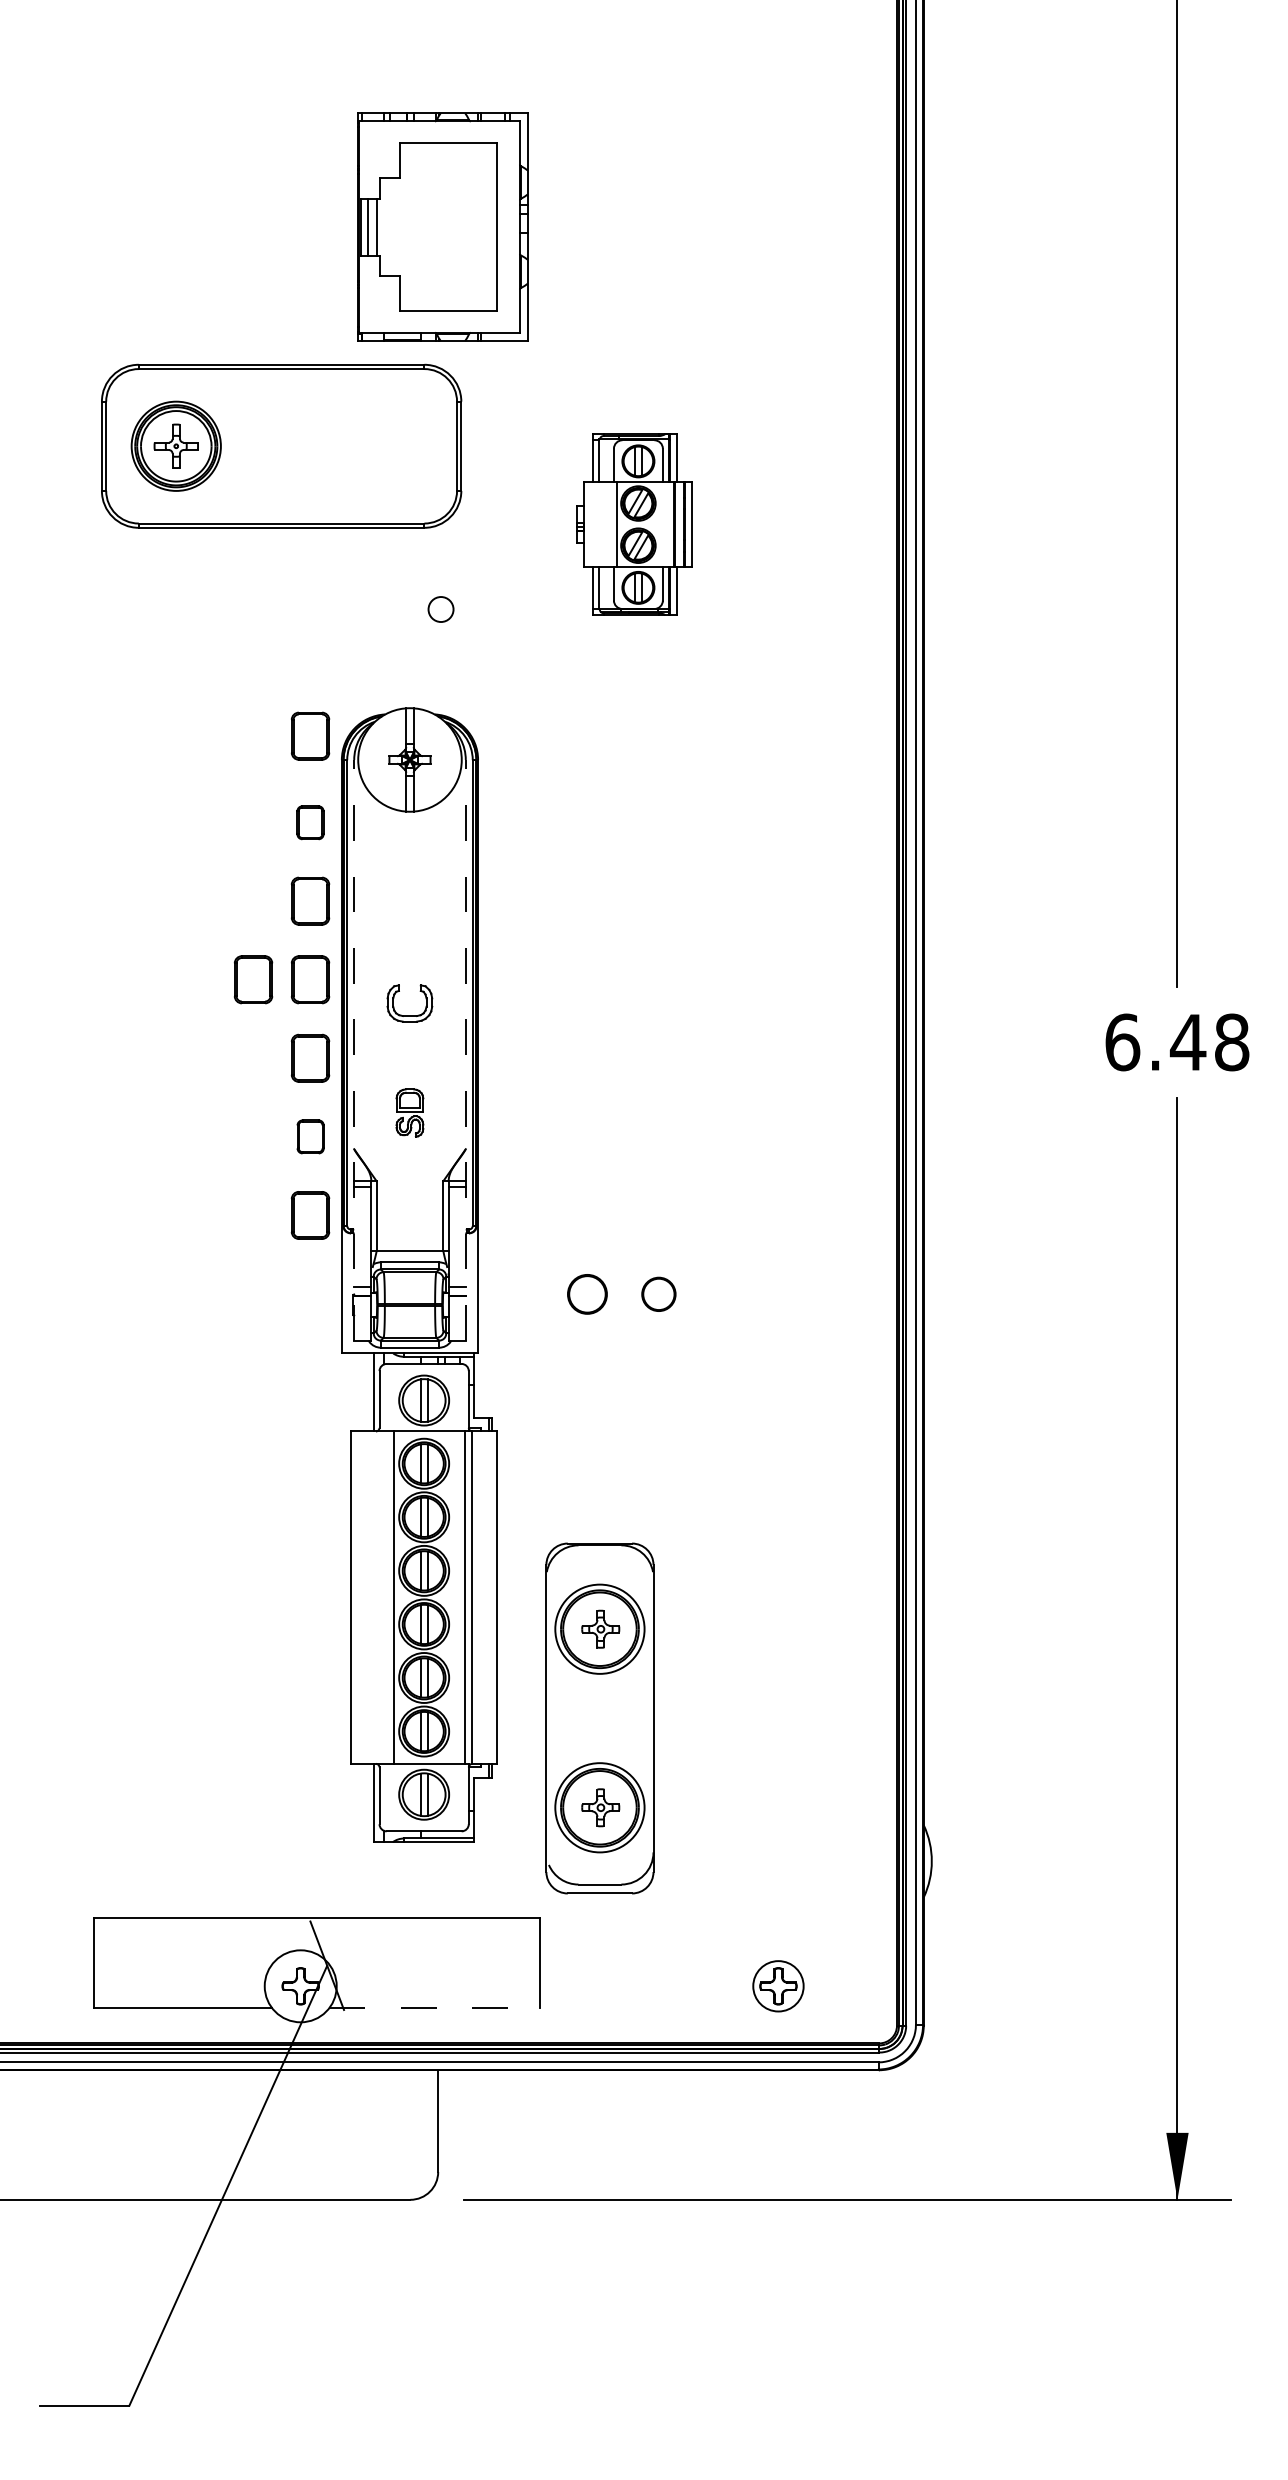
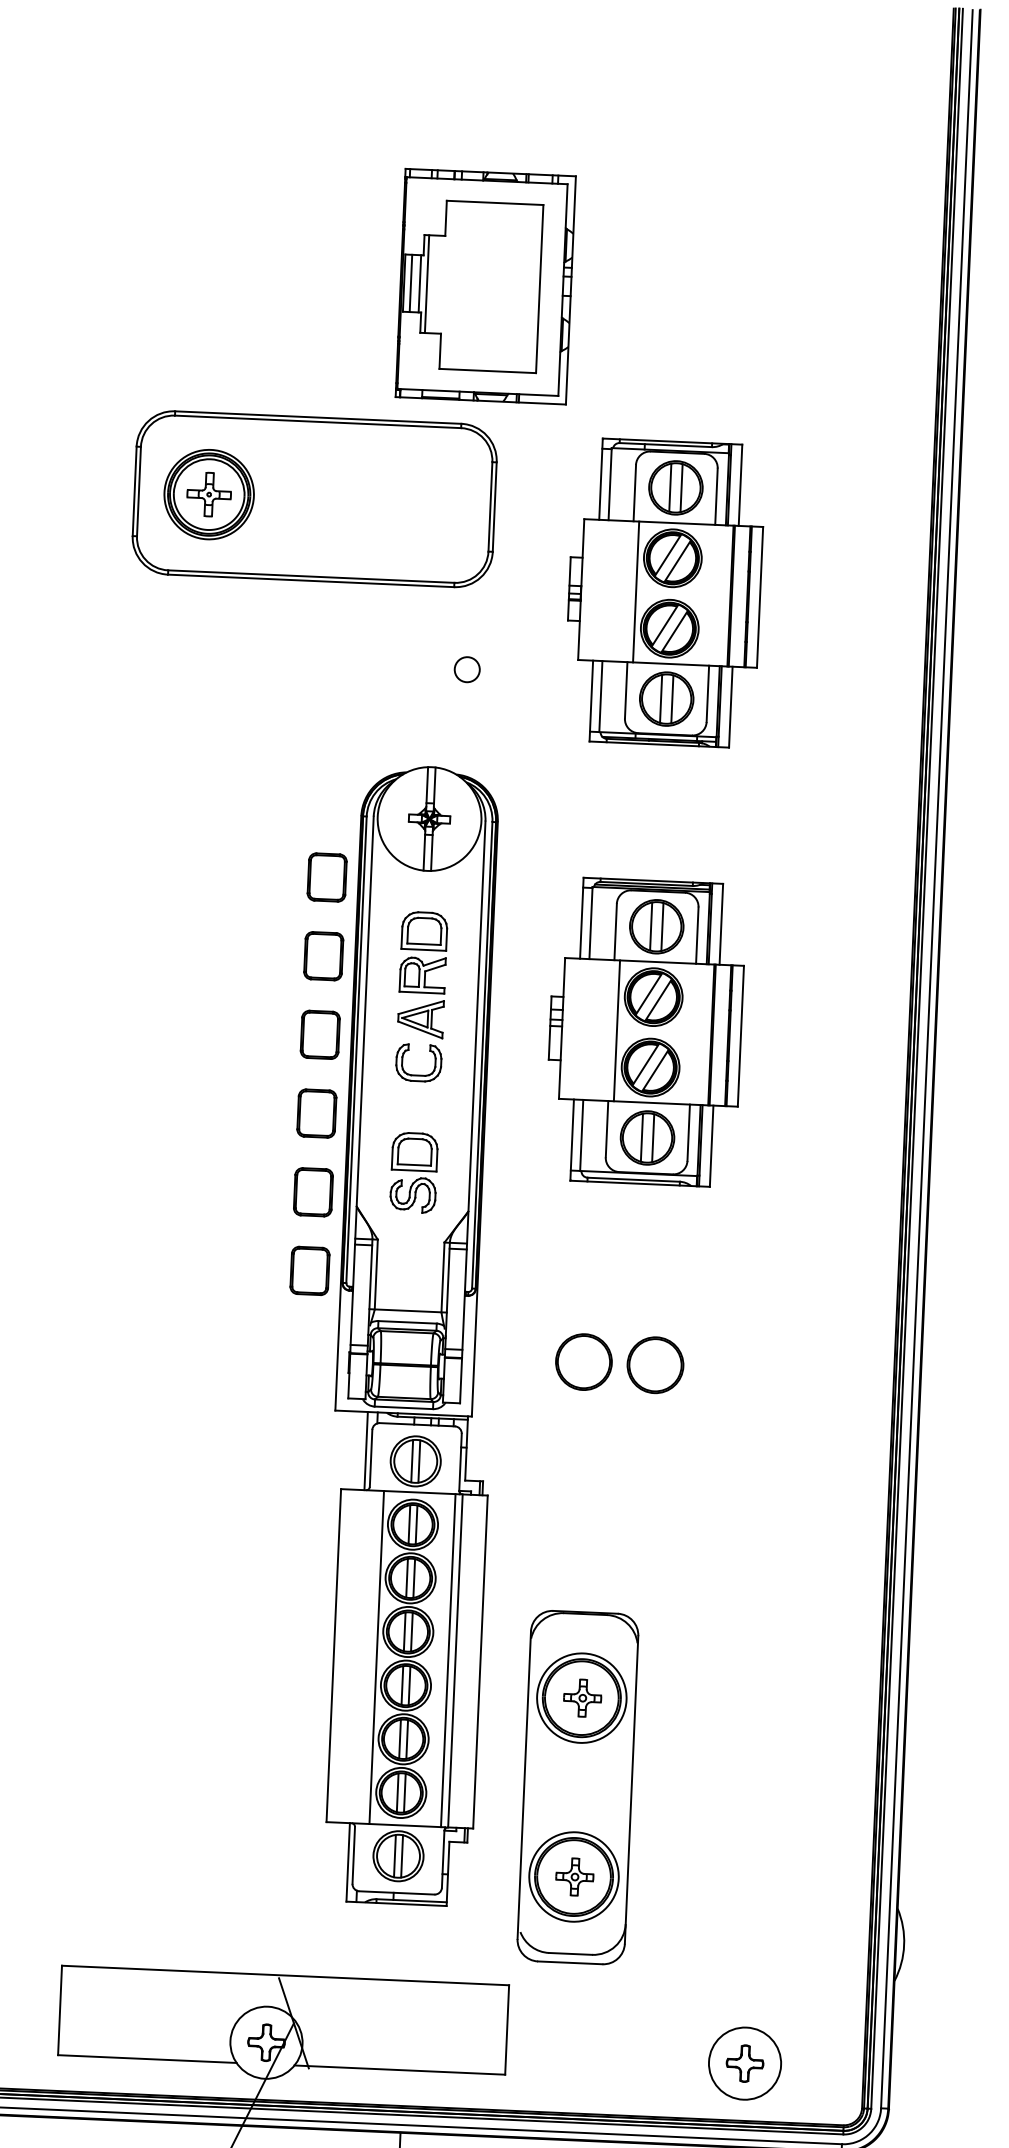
line: (384, 226) -> (427, 283), added
part: (634, 524) -> (664, 593), size x1.67
part: (310, 735) -> (330, 790), removed
part: (310, 822) -> (327, 877), size x1.43
part: (409, 915) -> (422, 974), added
part: (634, 962) -> (645, 1031), added
part: (253, 979) -> (263, 1032), removed
line: (354, 1049) -> (361, 1106), dashed -> solid
line: (465, 1049) -> (472, 1111), dashed -> solid
part: (409, 1112) -> (413, 1172), size x1.67
part: (310, 1136) -> (313, 1191), size x1.43
part: (587, 1294) -> (584, 1362), size x1.43
part: (658, 1294) -> (655, 1365), size x1.67
circle: (778, 1986) -> (745, 2063), size x1.43
line: (435, 2007) -> (400, 2069), dashed -> solid

